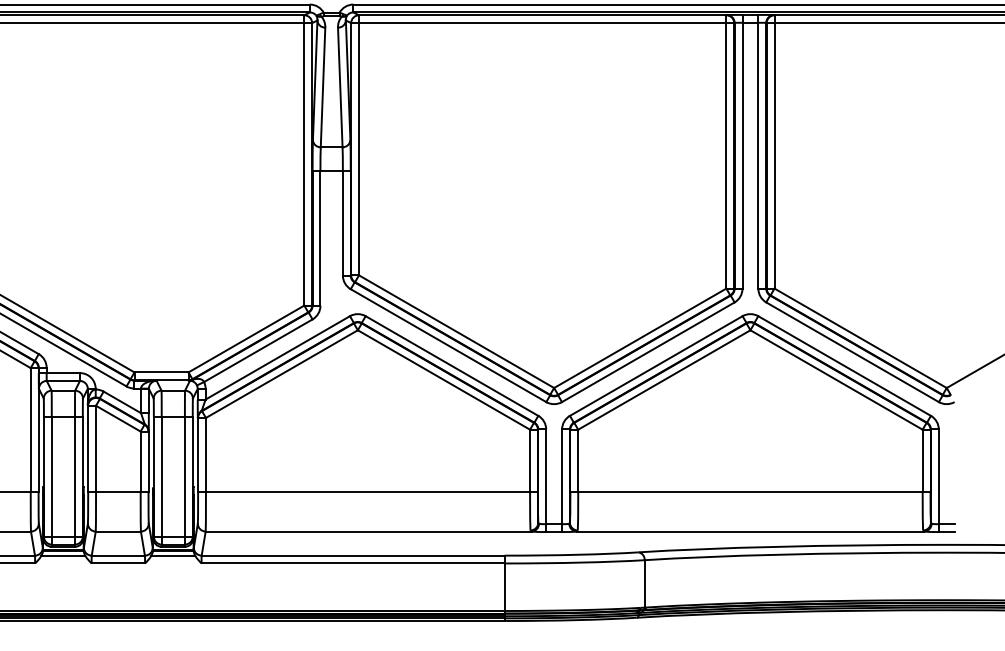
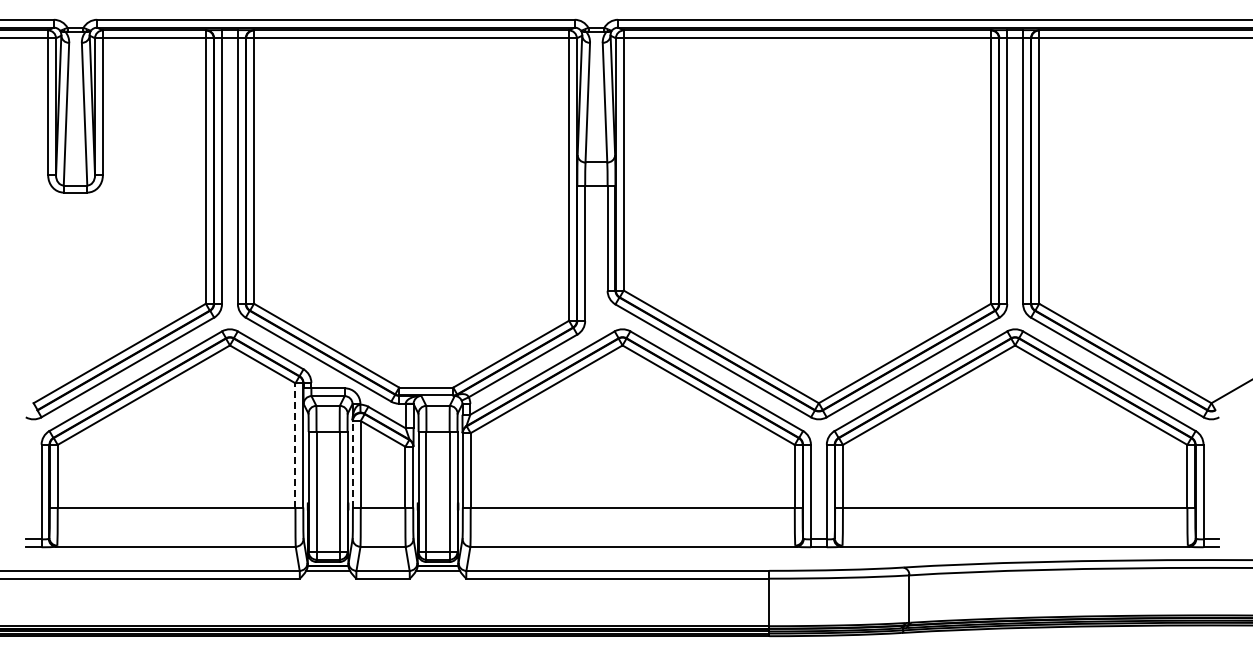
line: (30, 429) -> (295, 444), solid -> dashed
line: (87, 448) -> (352, 463), solid -> dashed

